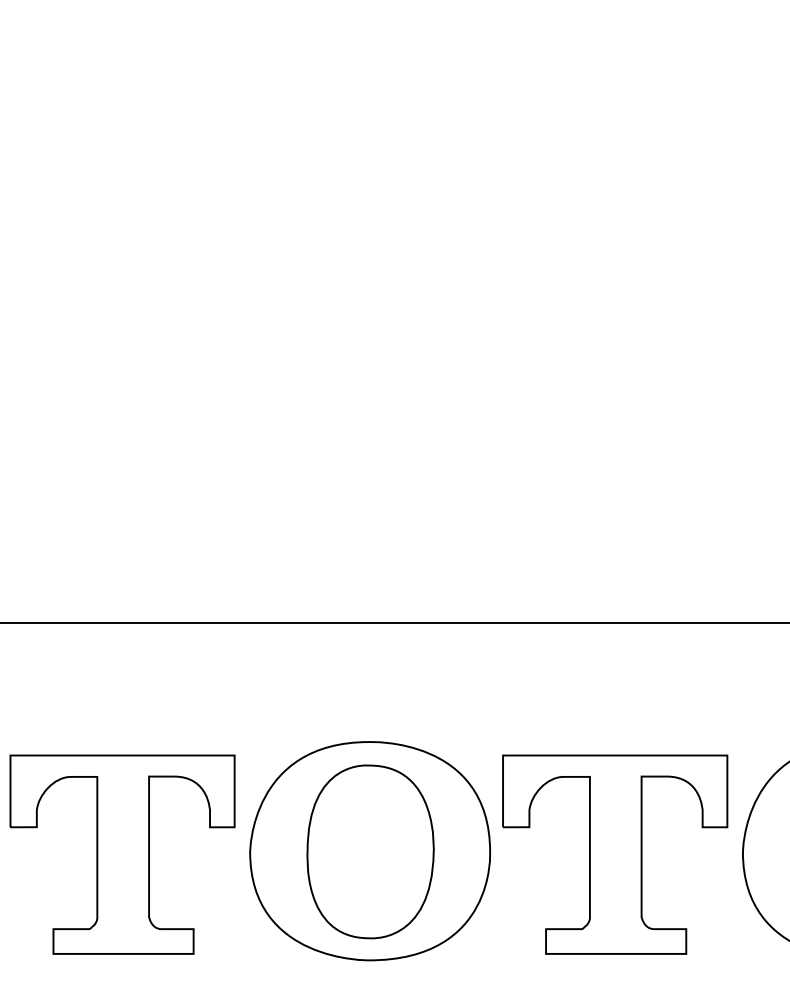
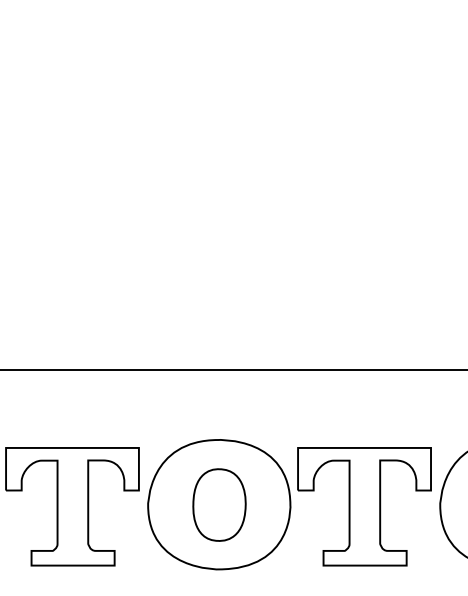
part: (370, 850) -> (219, 504), size x0.7

